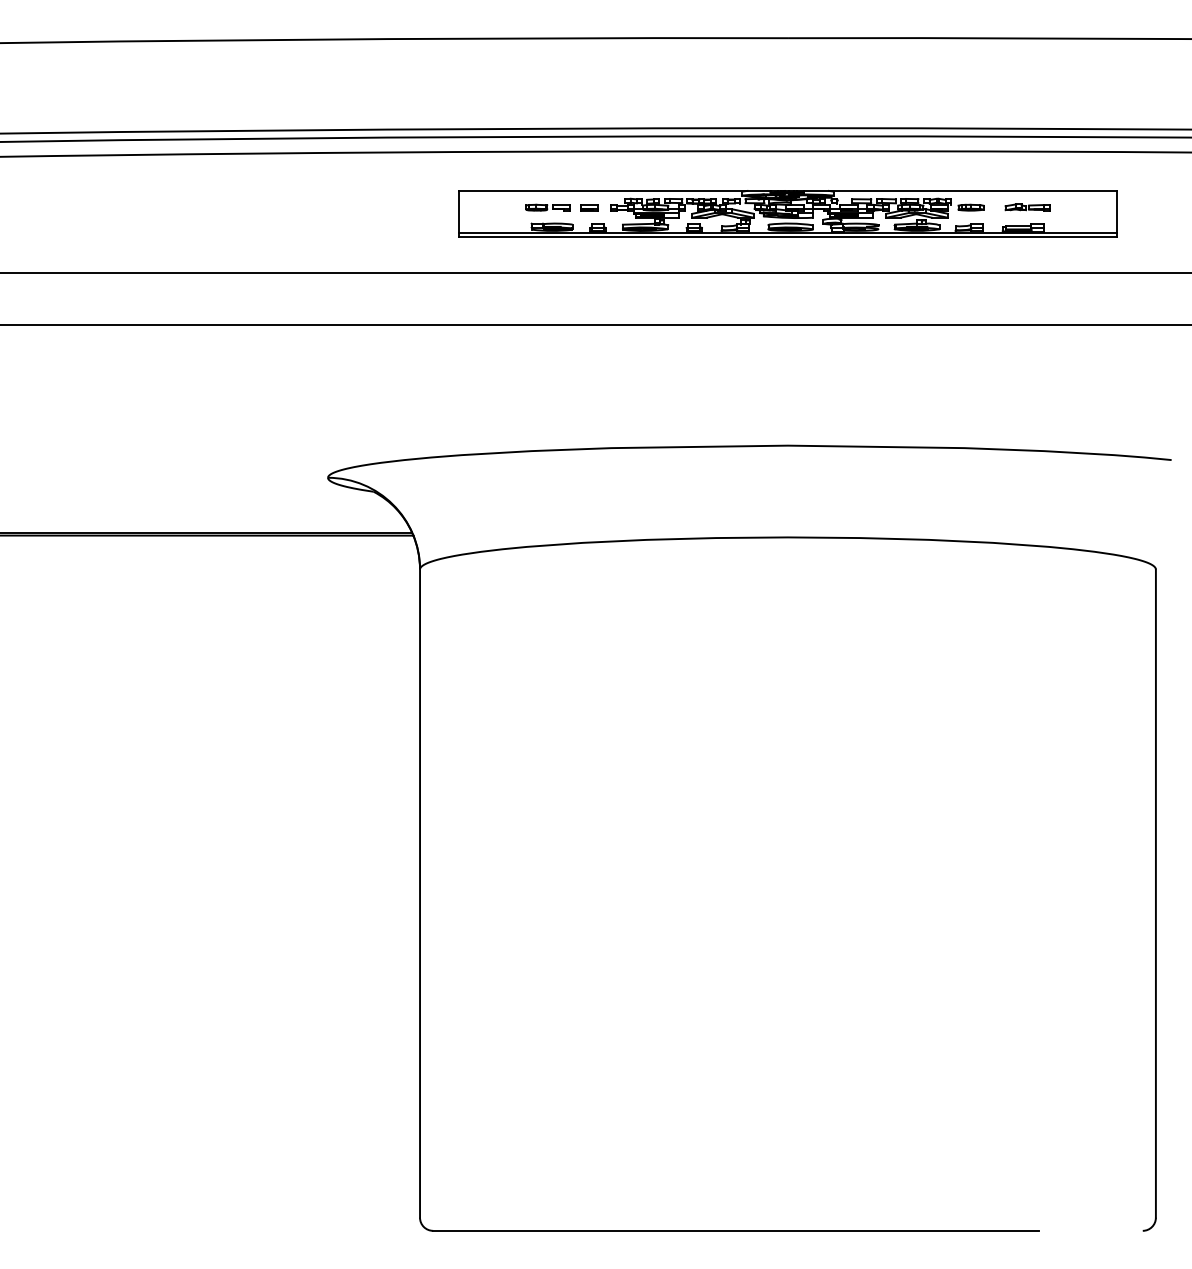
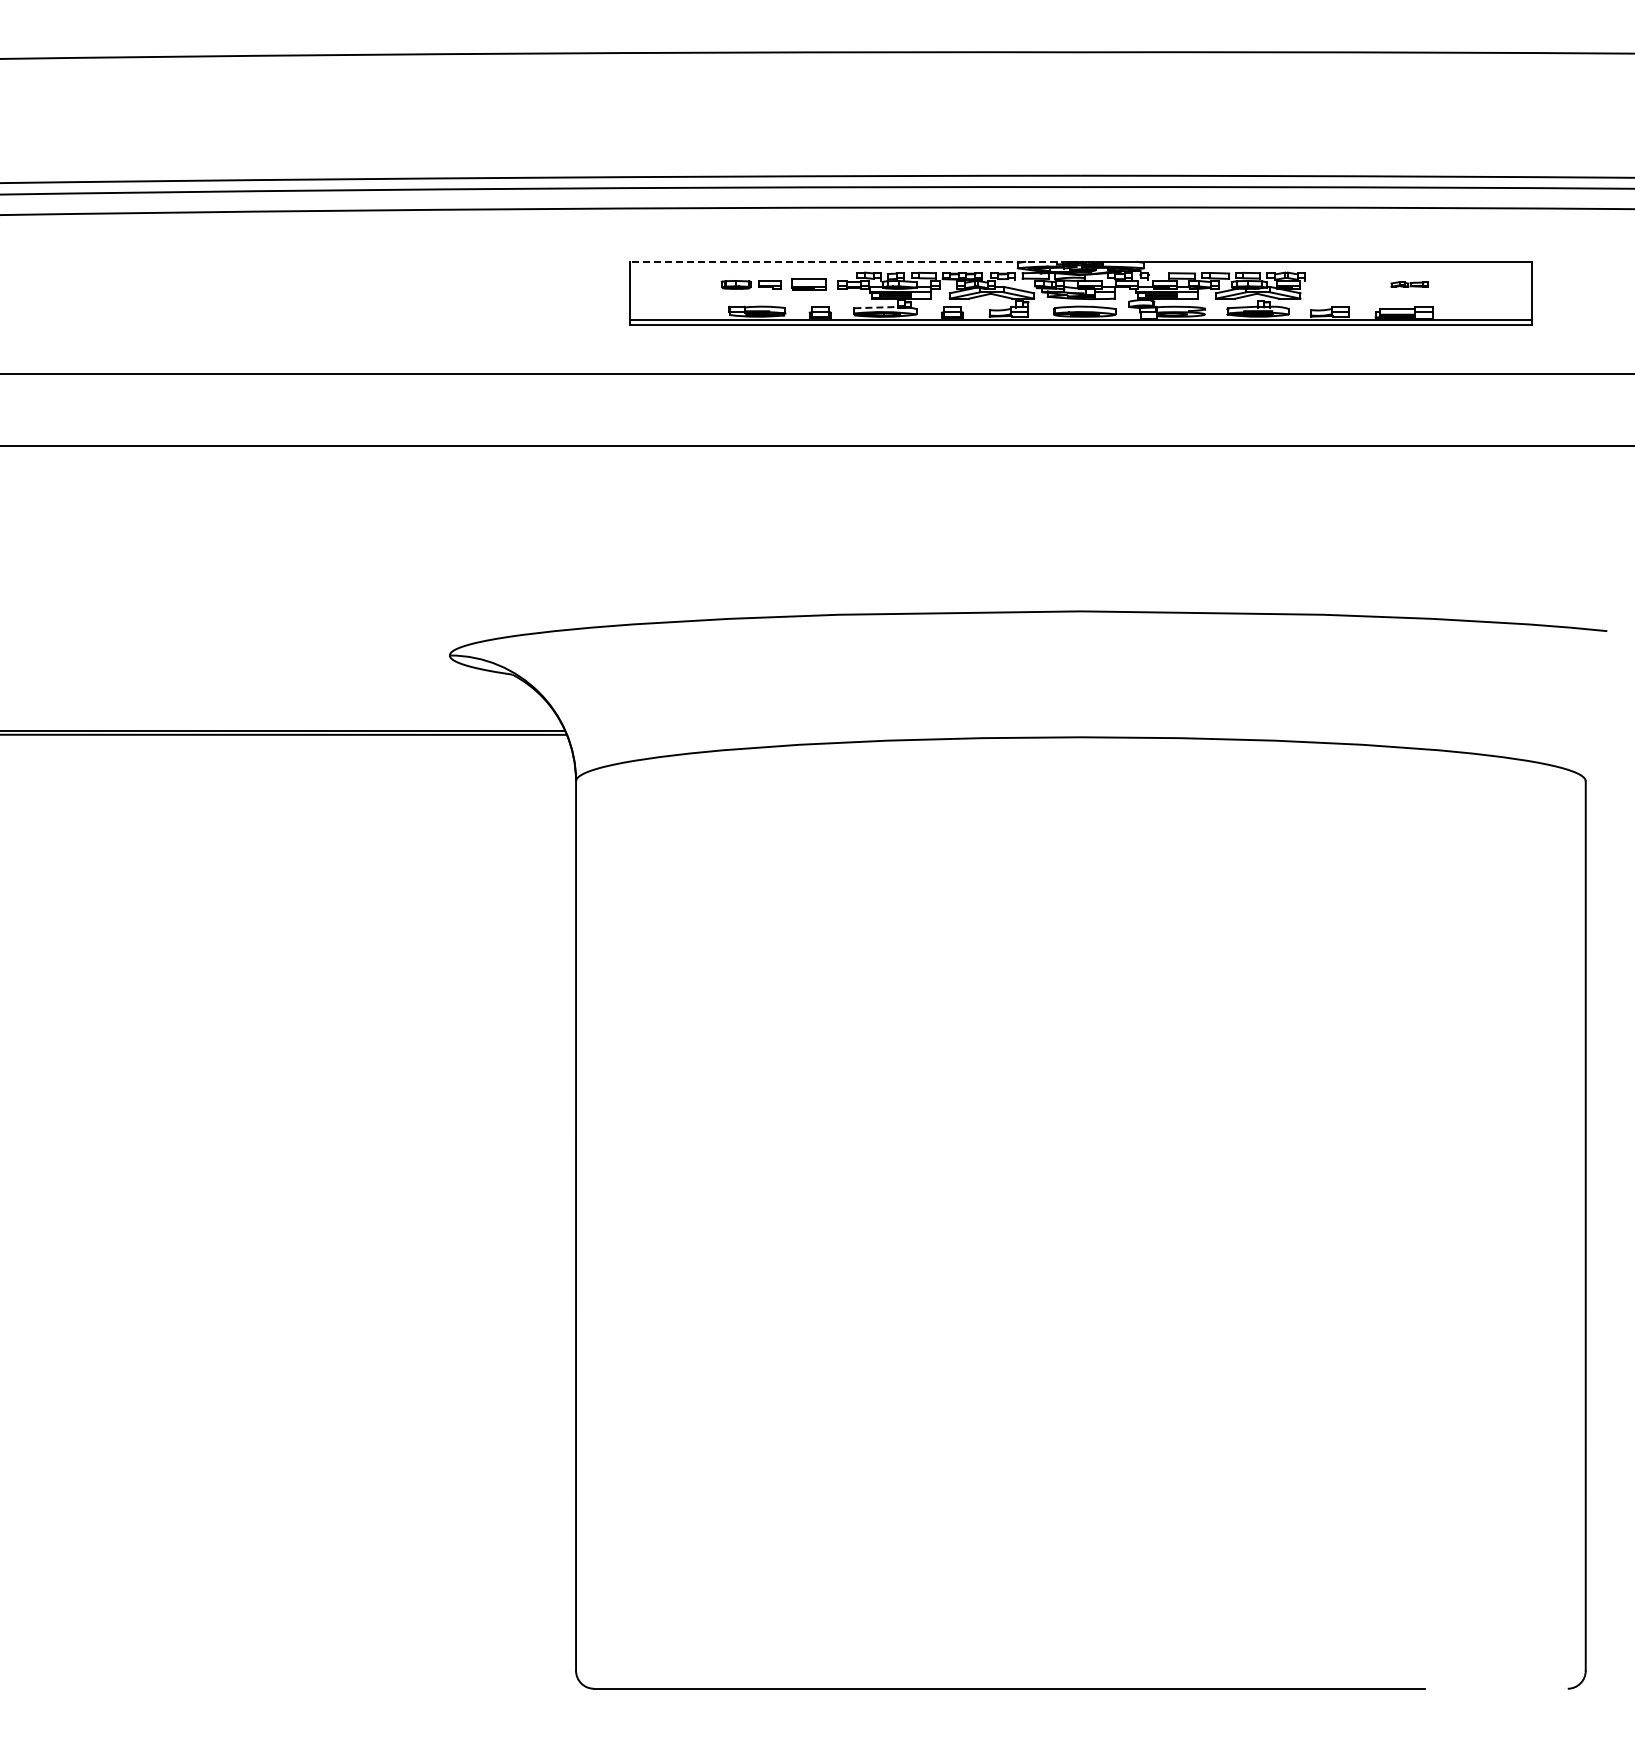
line: (618, 190) -> (848, 261), solid -> dashed
part: (589, 207) -> (808, 284), size x1.4
part: (971, 207) -> (1332, 284), removed
part: (1027, 207) -> (1409, 284), size x0.6
line: (638, 224) -> (876, 307), solid -> dashed

